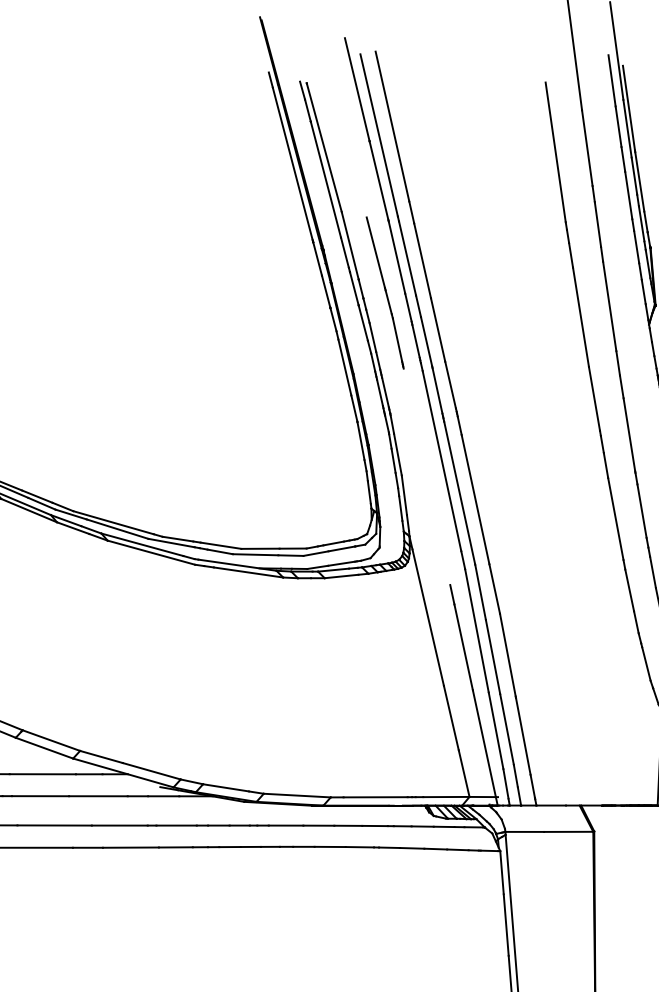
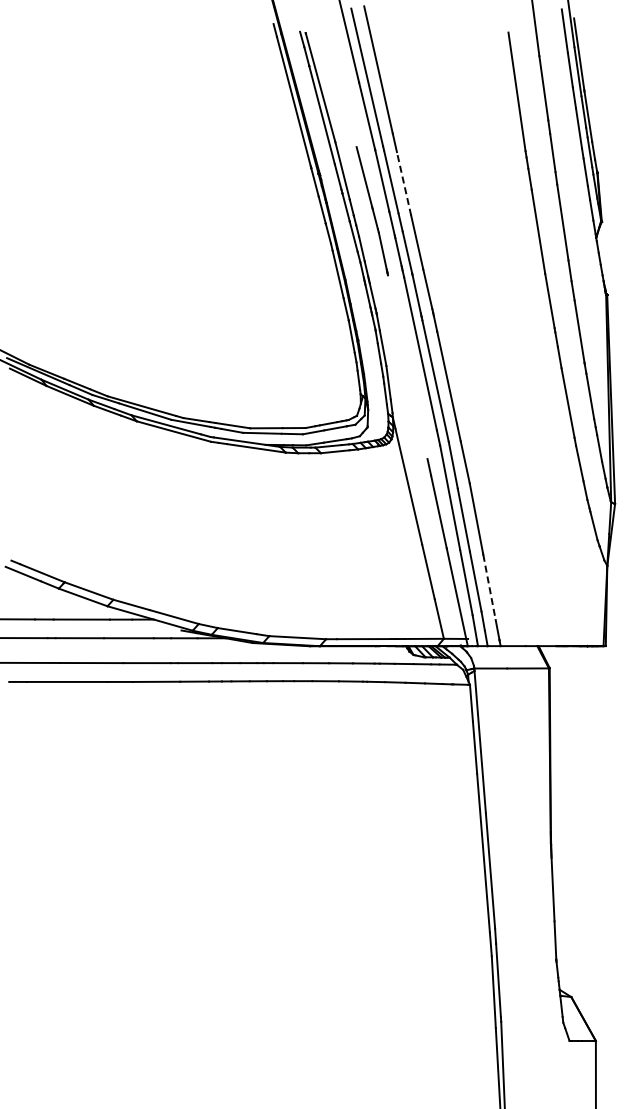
line: (423, 260) -> (404, 183), solid -> dashed
line: (523, 736) -> (489, 587), solid -> dashed

